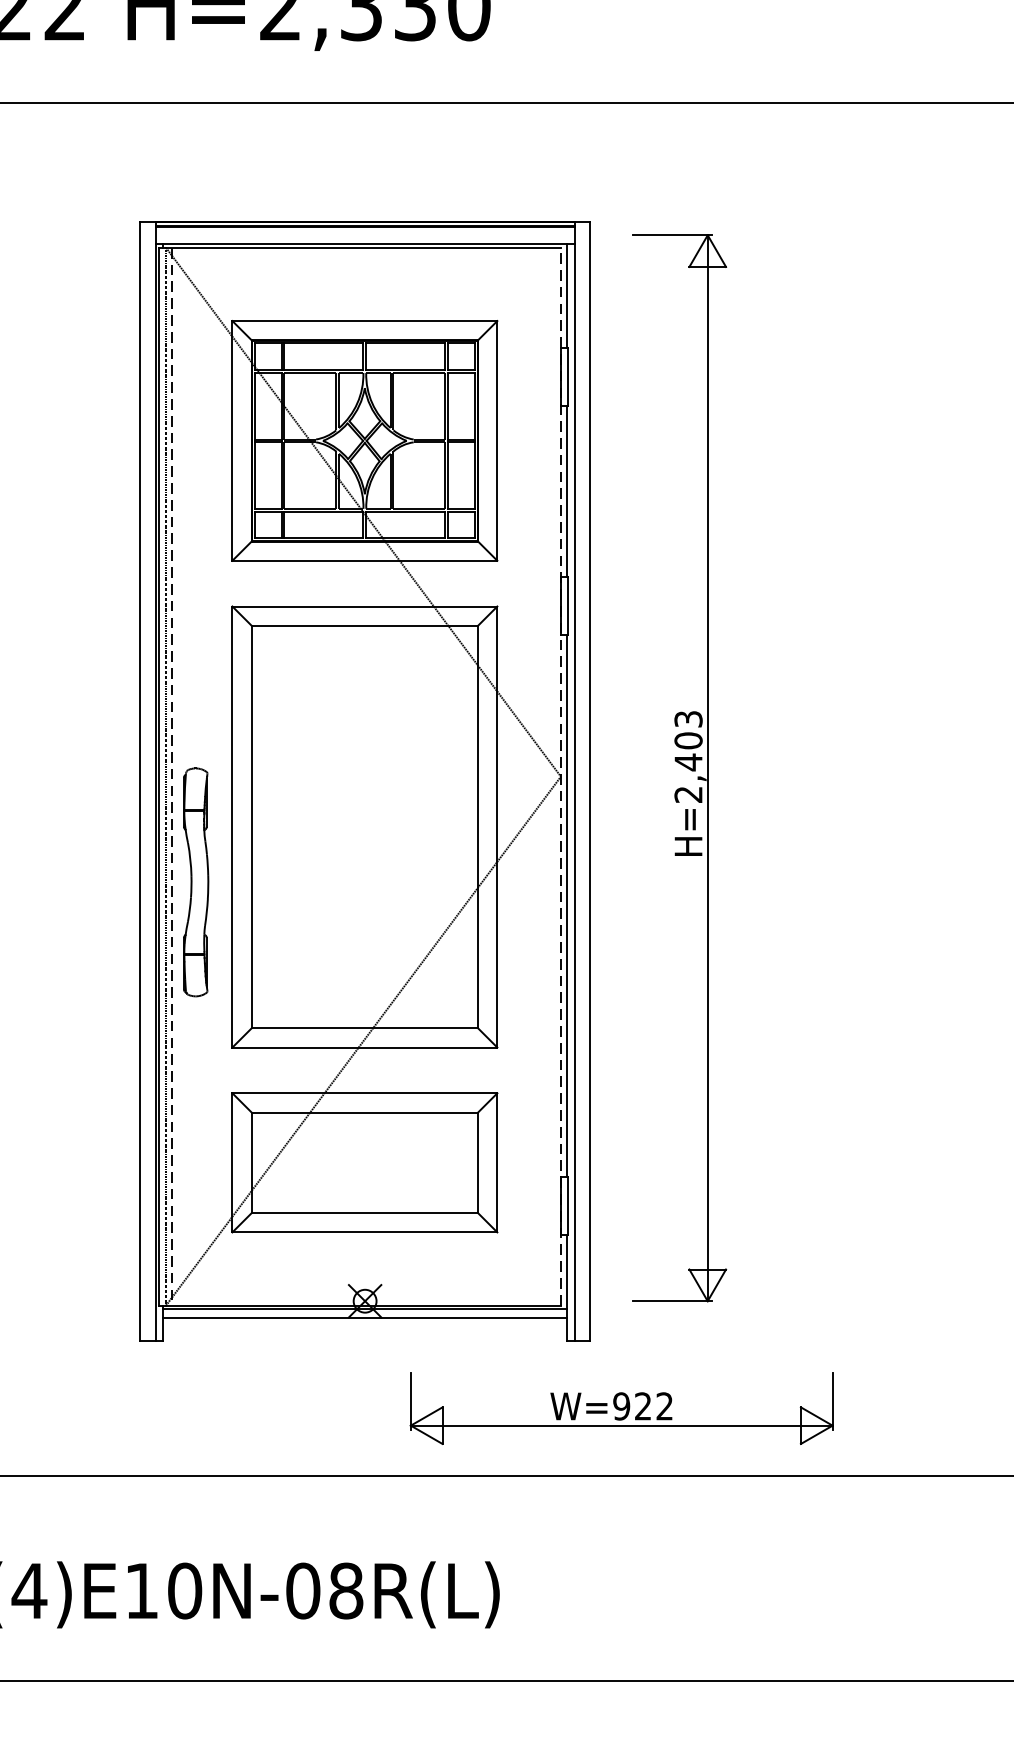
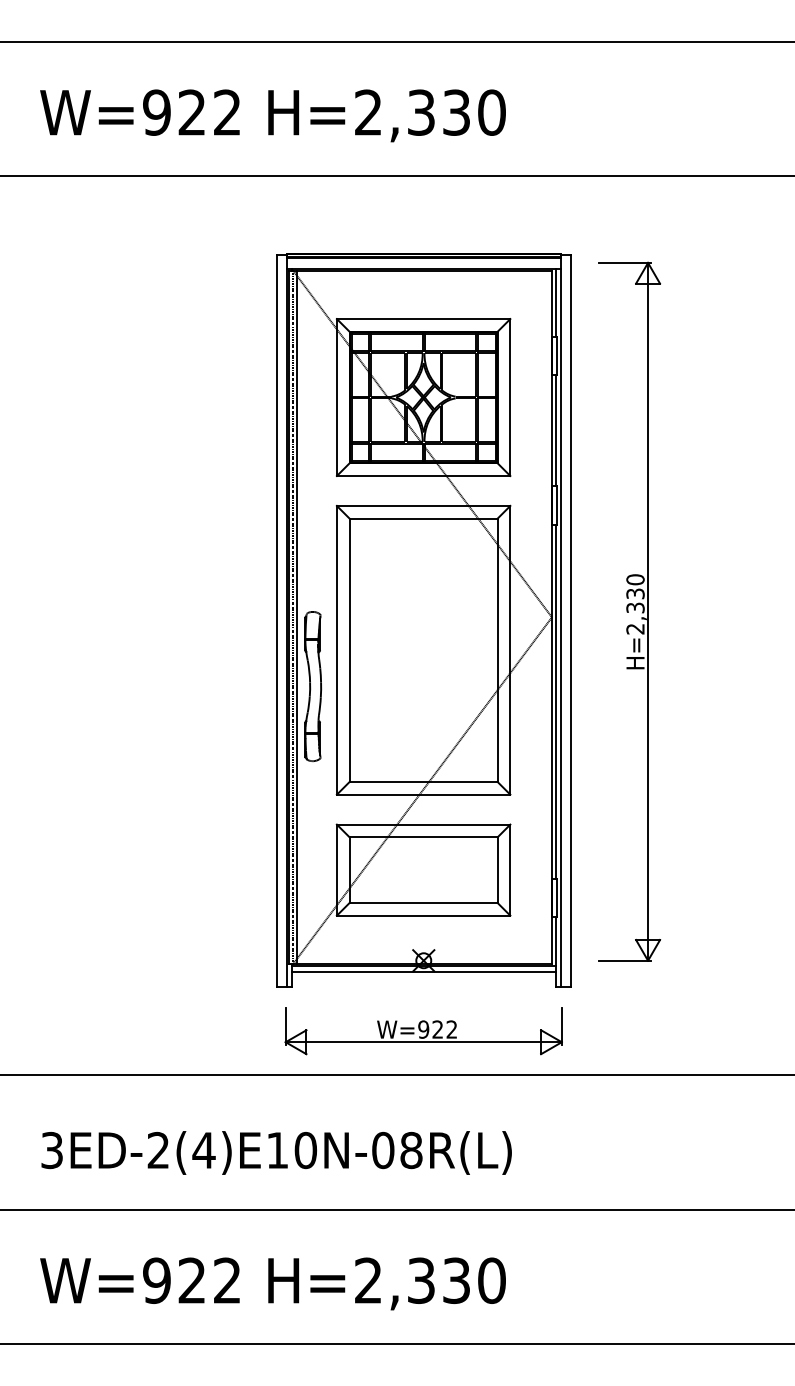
text: (688, 740) -> (635, 593), H=2,403 -> H=2,330
line: (560, 775) -> (551, 616), dashed -> solid
line: (172, 776) -> (297, 617), dashed -> solid
part: (621, 1409) -> (423, 1031), moved

